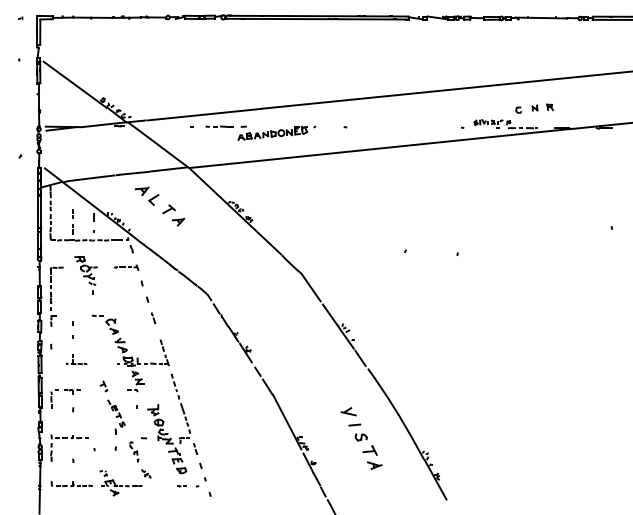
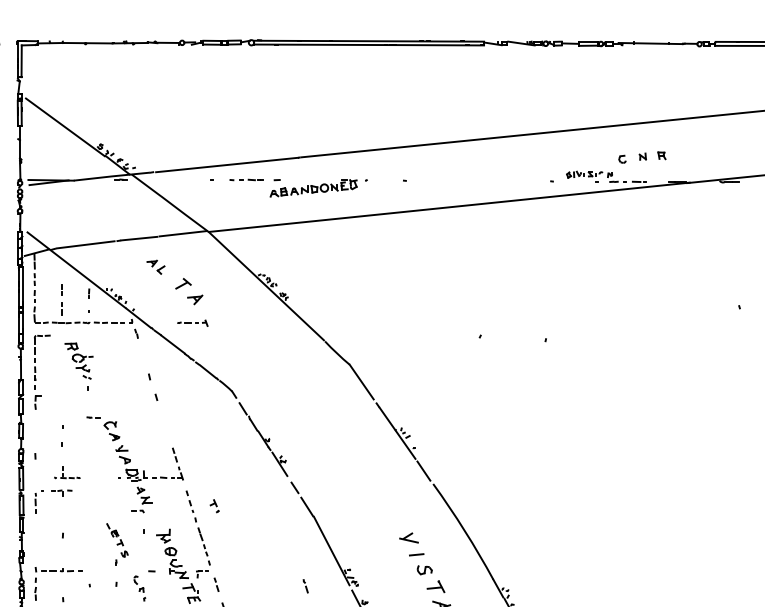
part: (147, 195) -> (156, 266), size x0.6
part: (126, 267) -> (192, 322), moved
part: (56, 296) -> (42, 371), moved
line: (153, 318) -> (305, 586), moved
part: (103, 386) -> (214, 506), moved
part: (65, 390) -> (53, 491), moved

